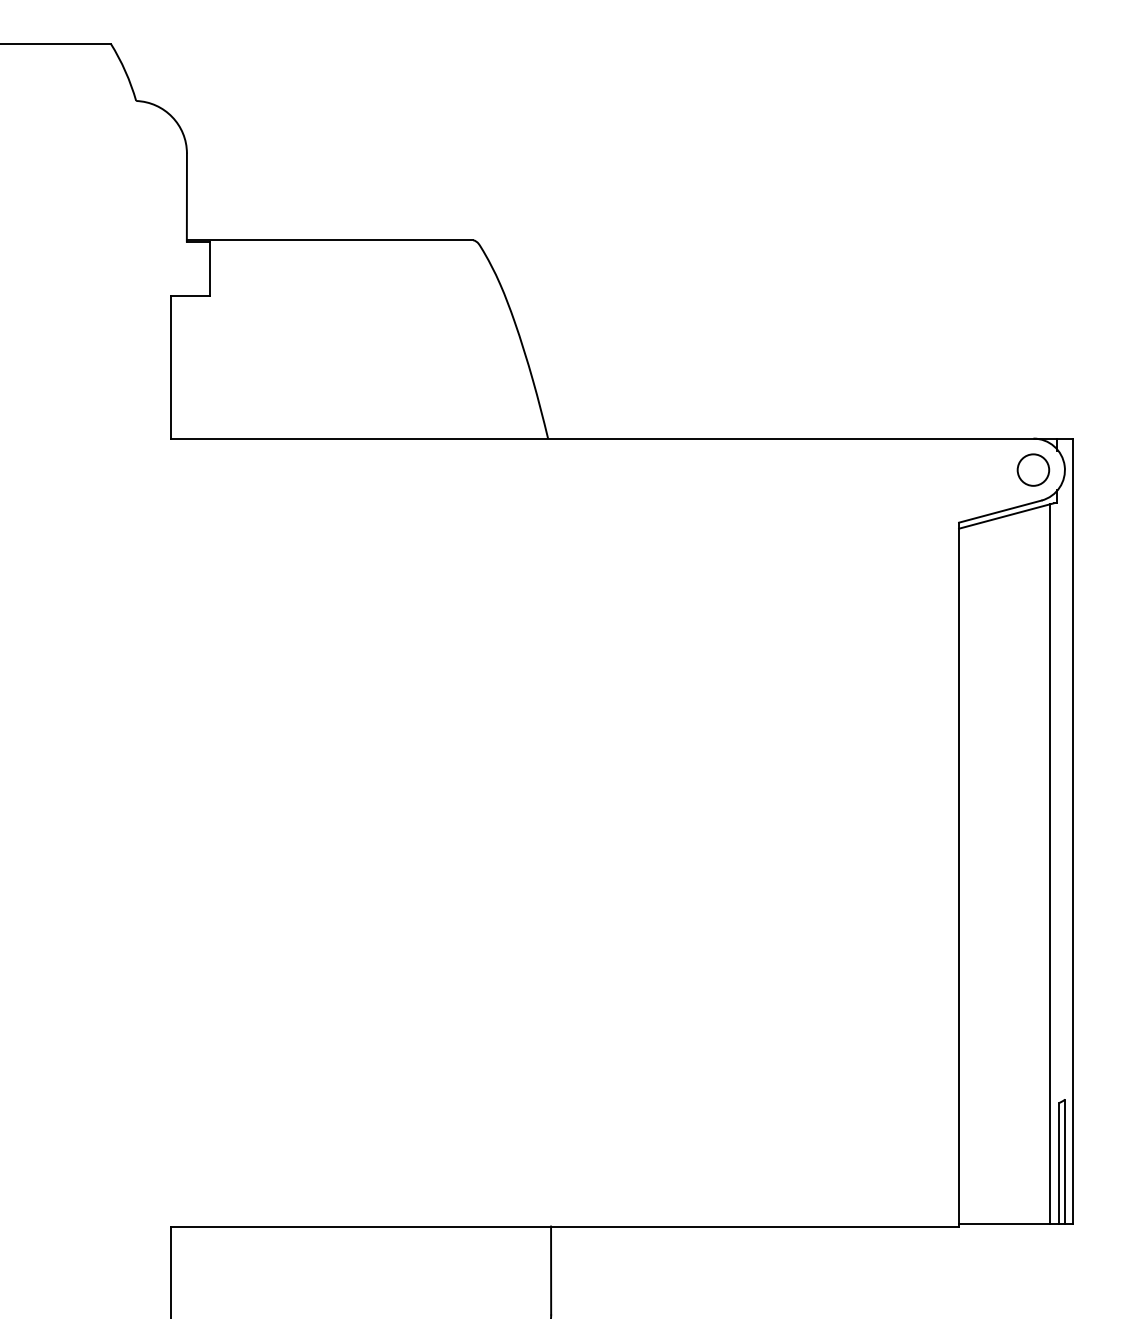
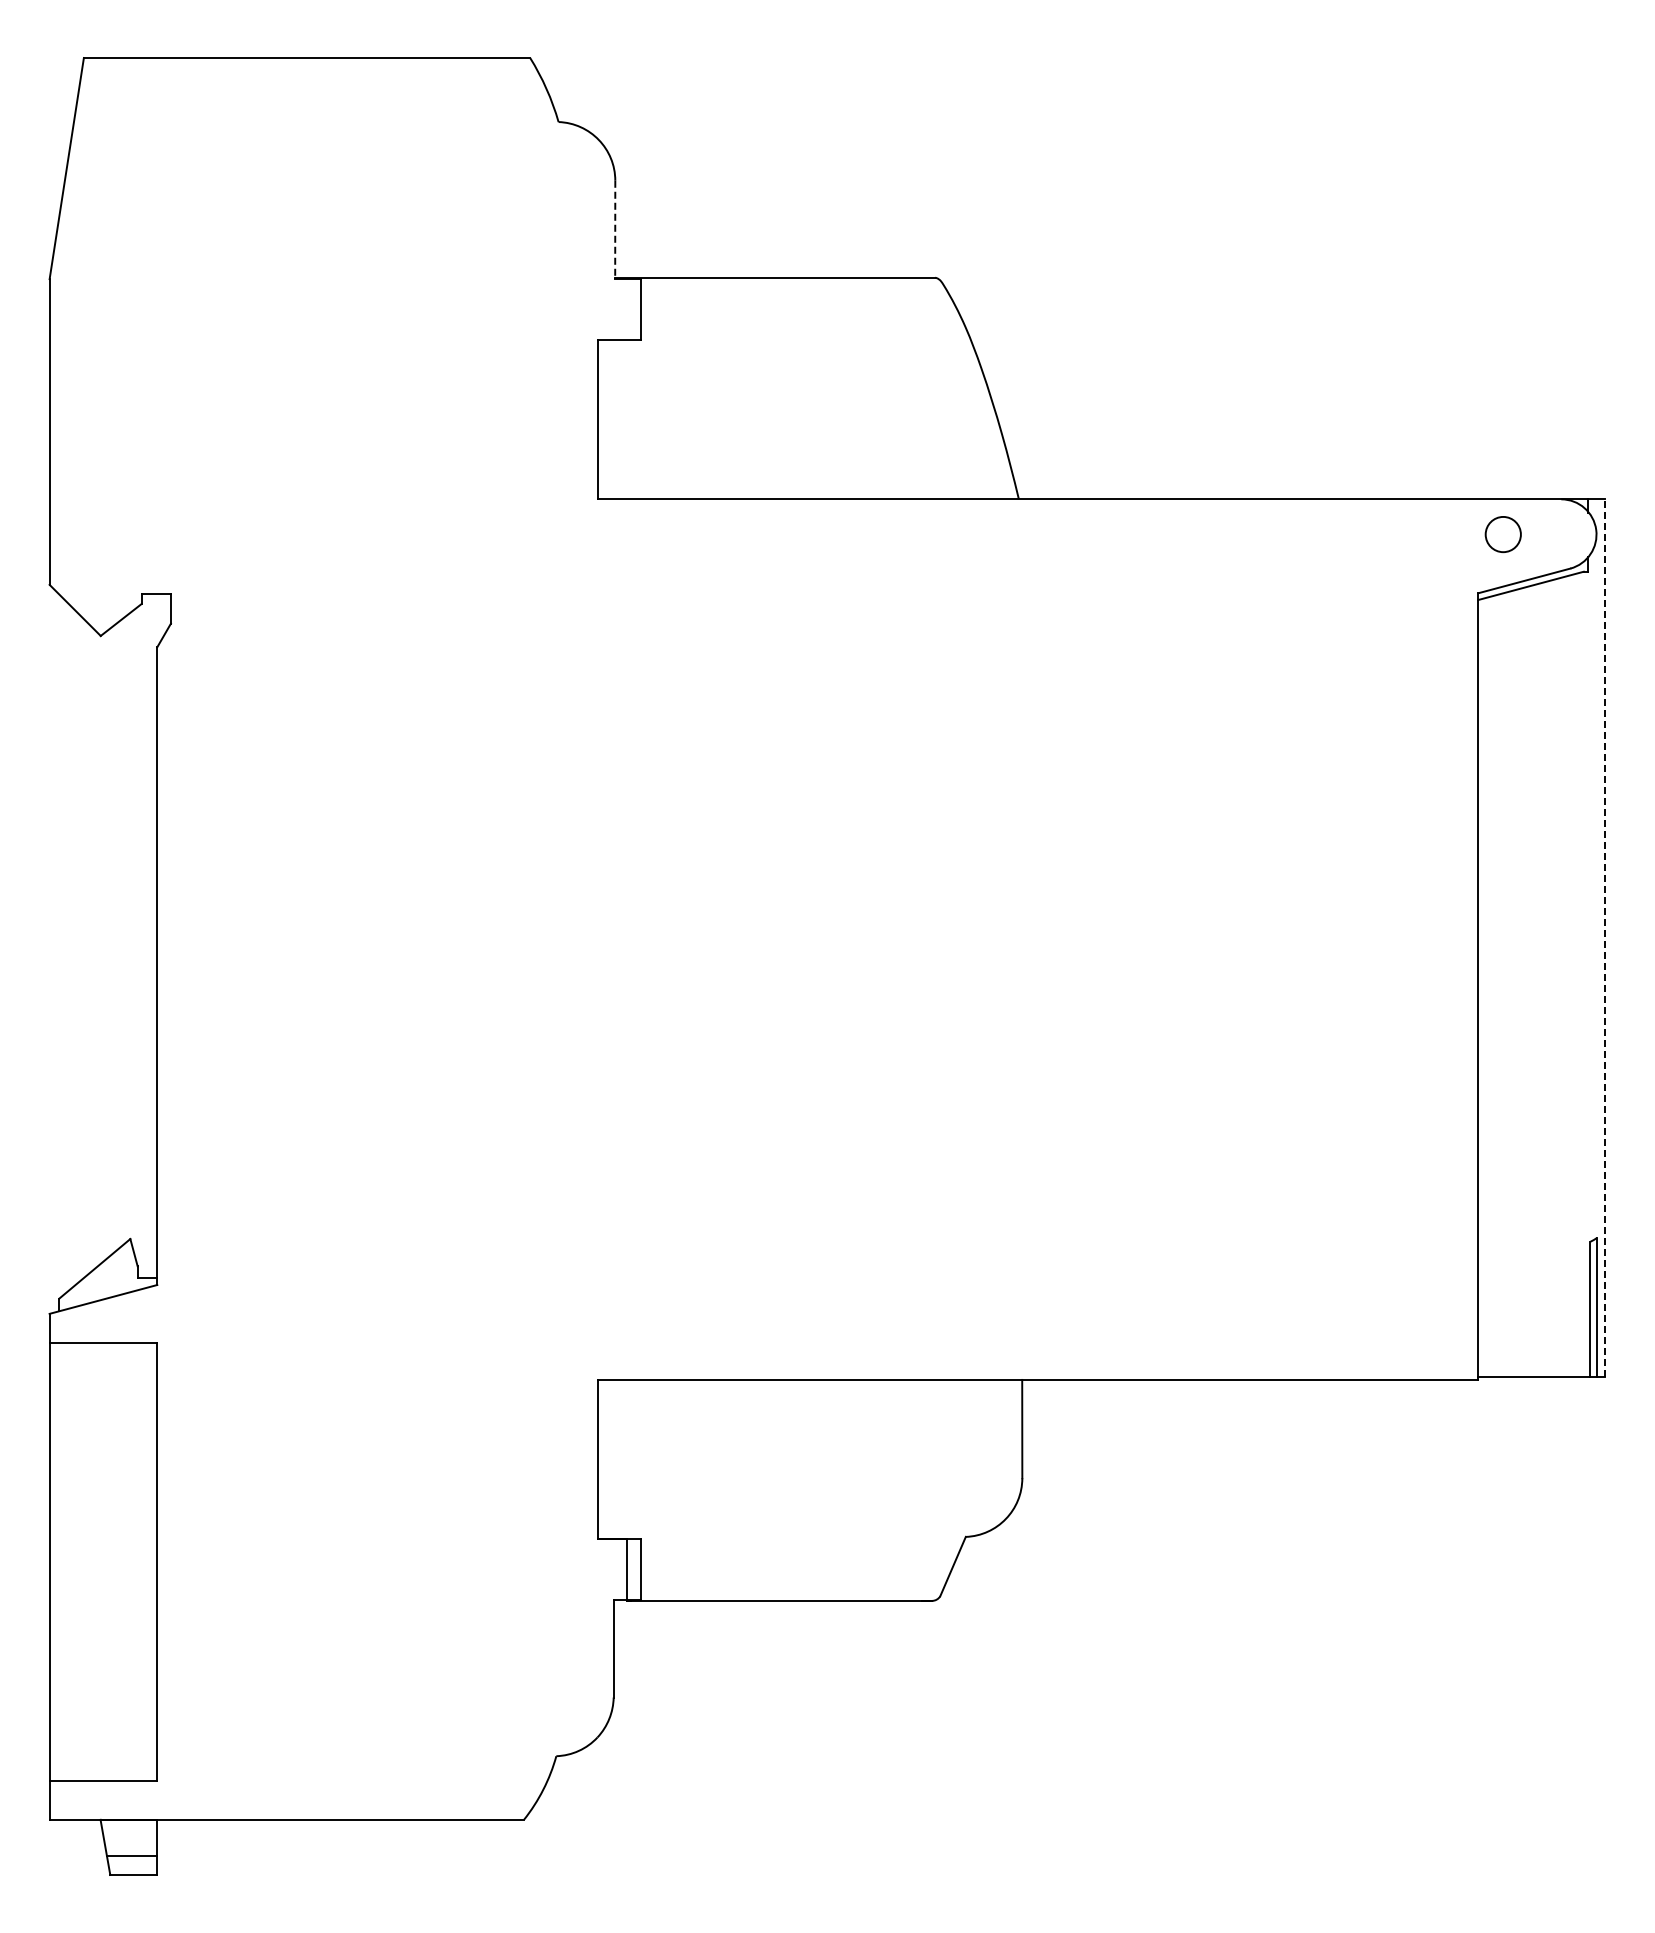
line: (187, 198) -> (615, 230), solid -> dashed
circle: (1032, 470) -> (1502, 534), moved
line: (1072, 831) -> (1605, 938), solid -> dashed
line: (1049, 863) -> (1579, 974), removed

